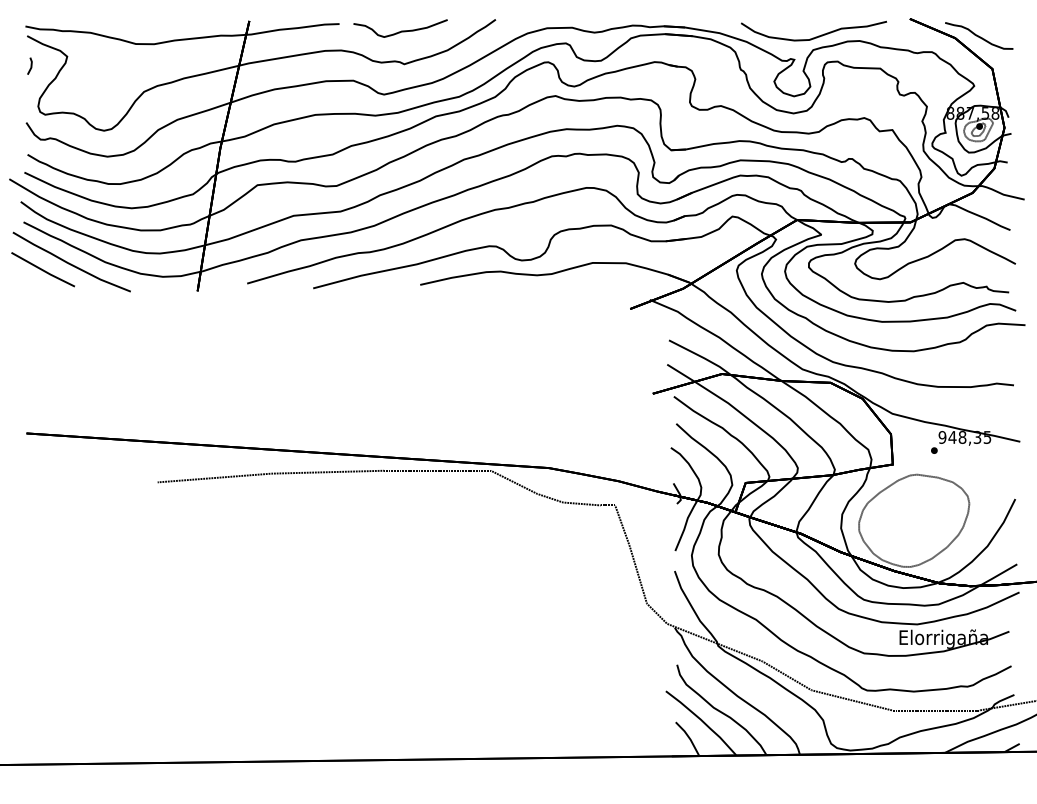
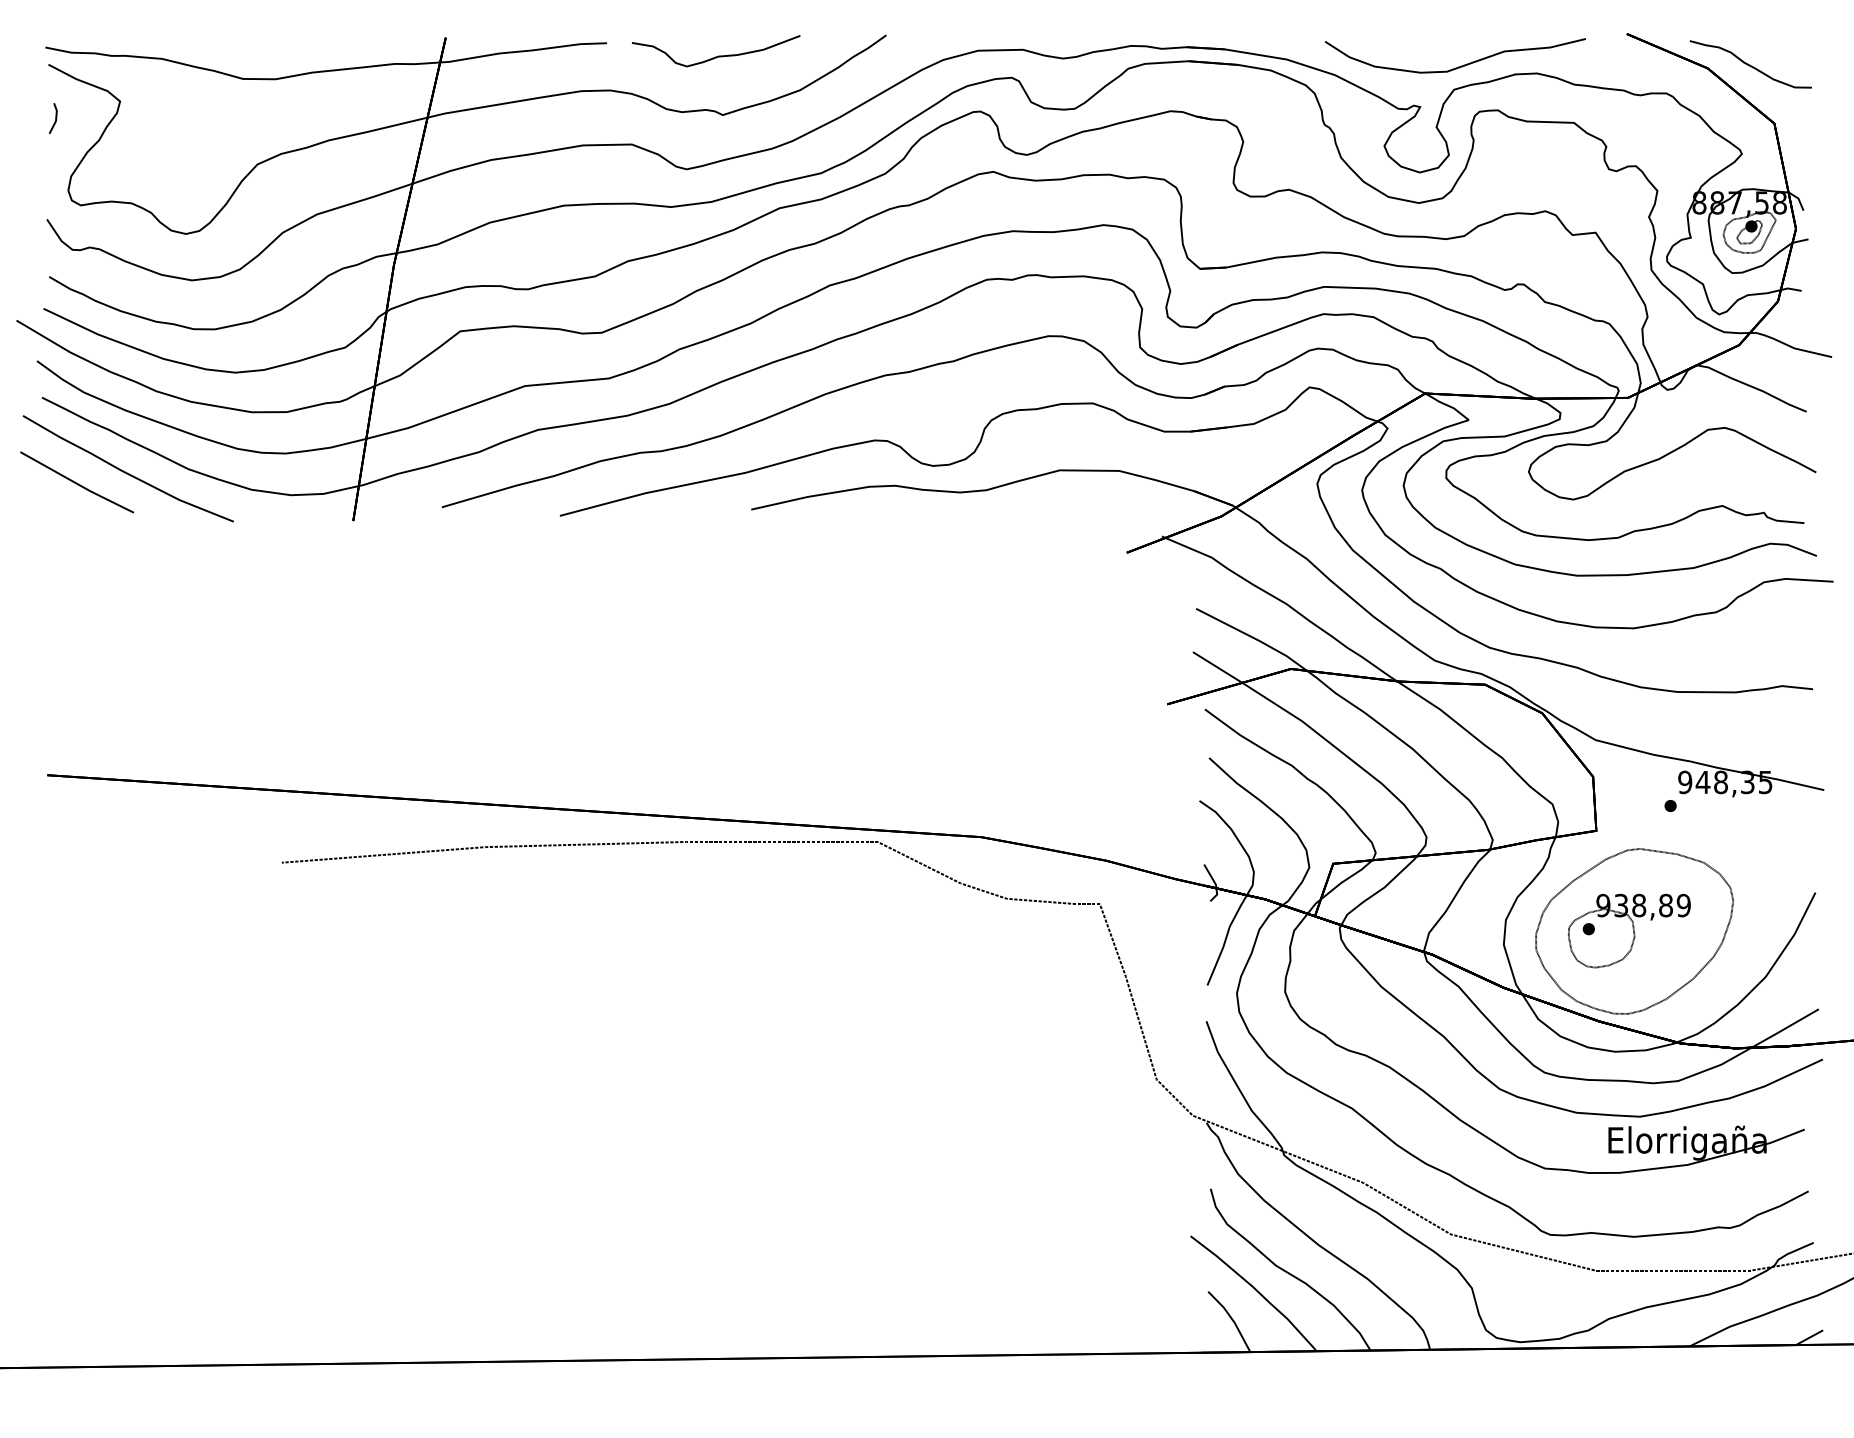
part: (910, 520) -> (1627, 930), added

